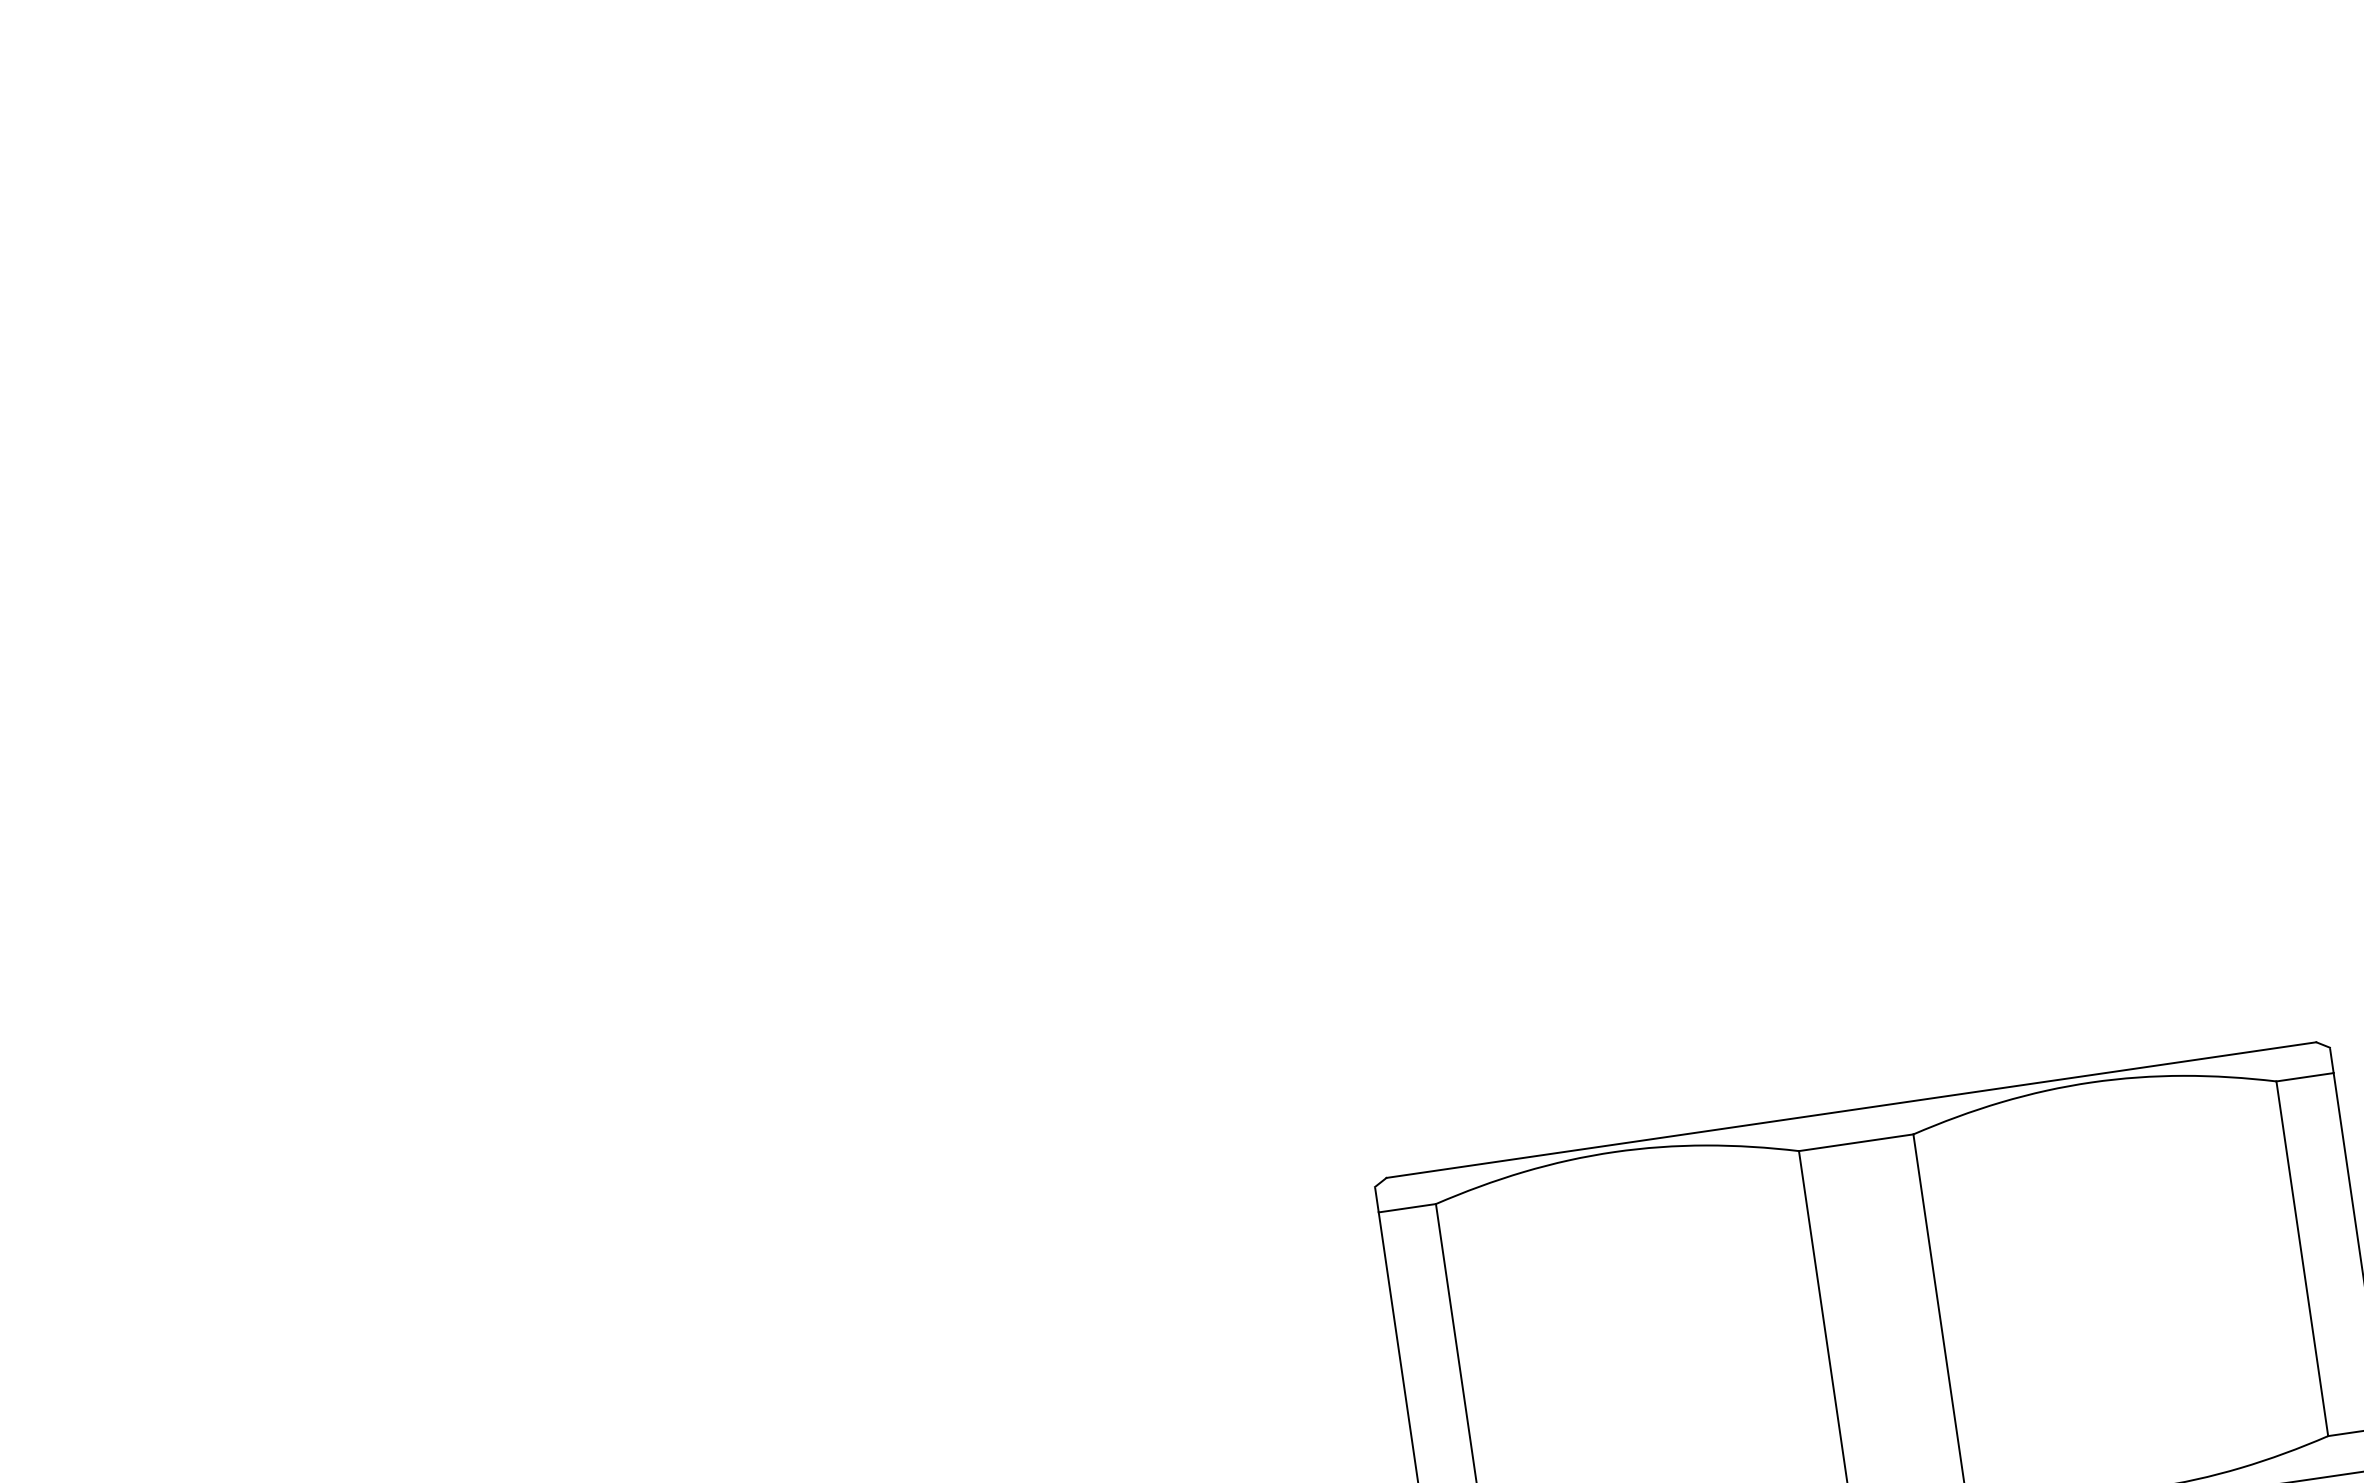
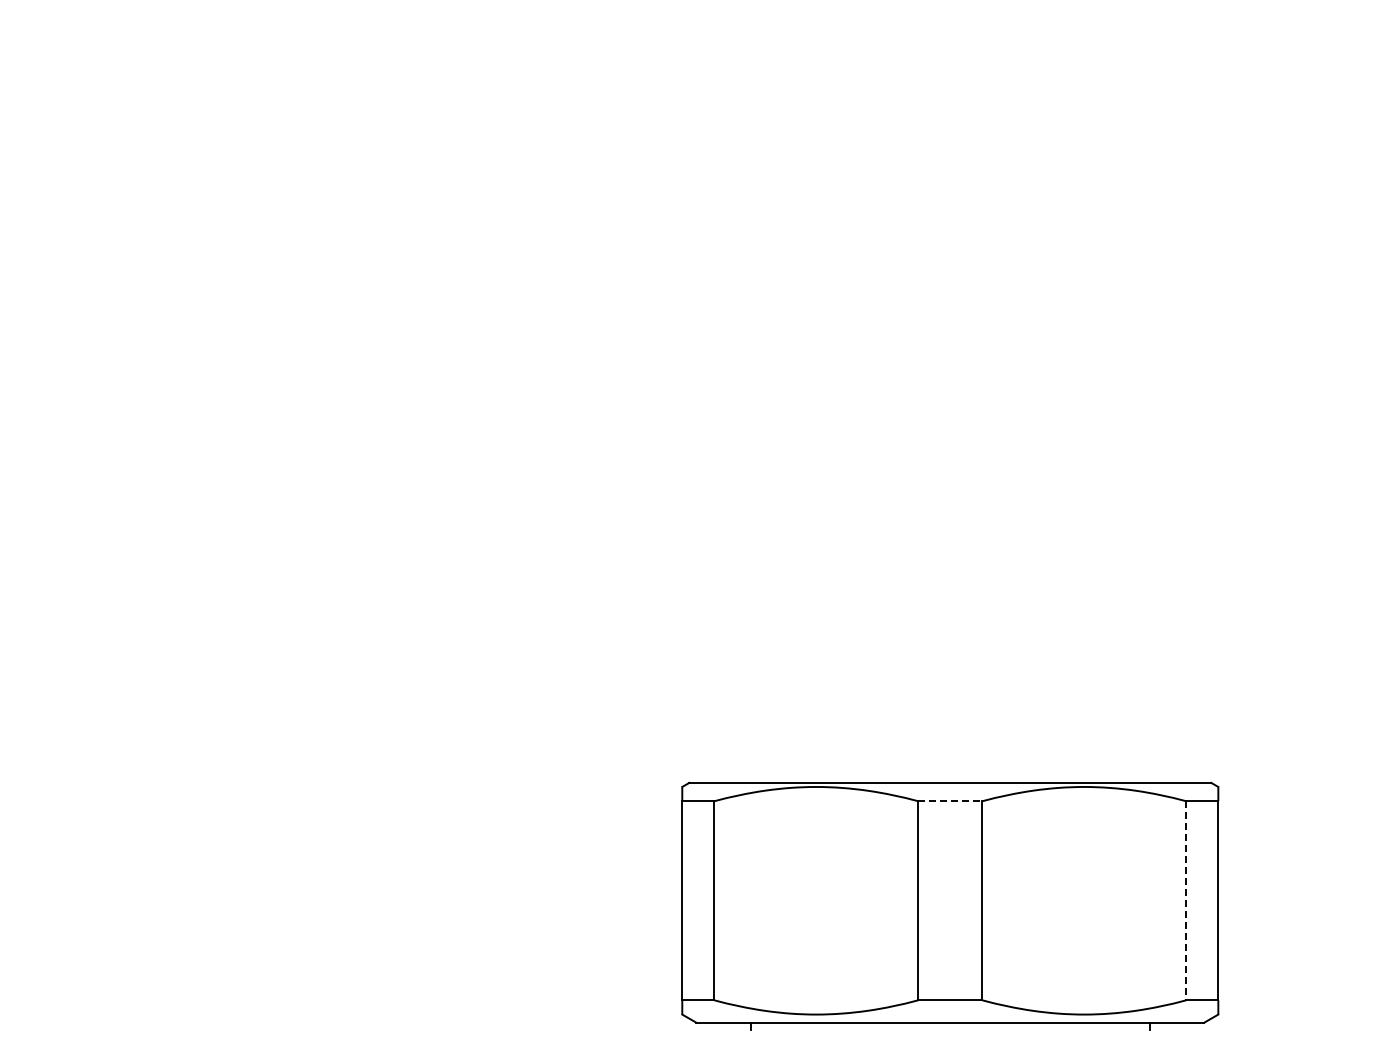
line: (1856, 1143) -> (950, 801), solid -> dashed
line: (2302, 1258) -> (1186, 900), solid -> dashed

